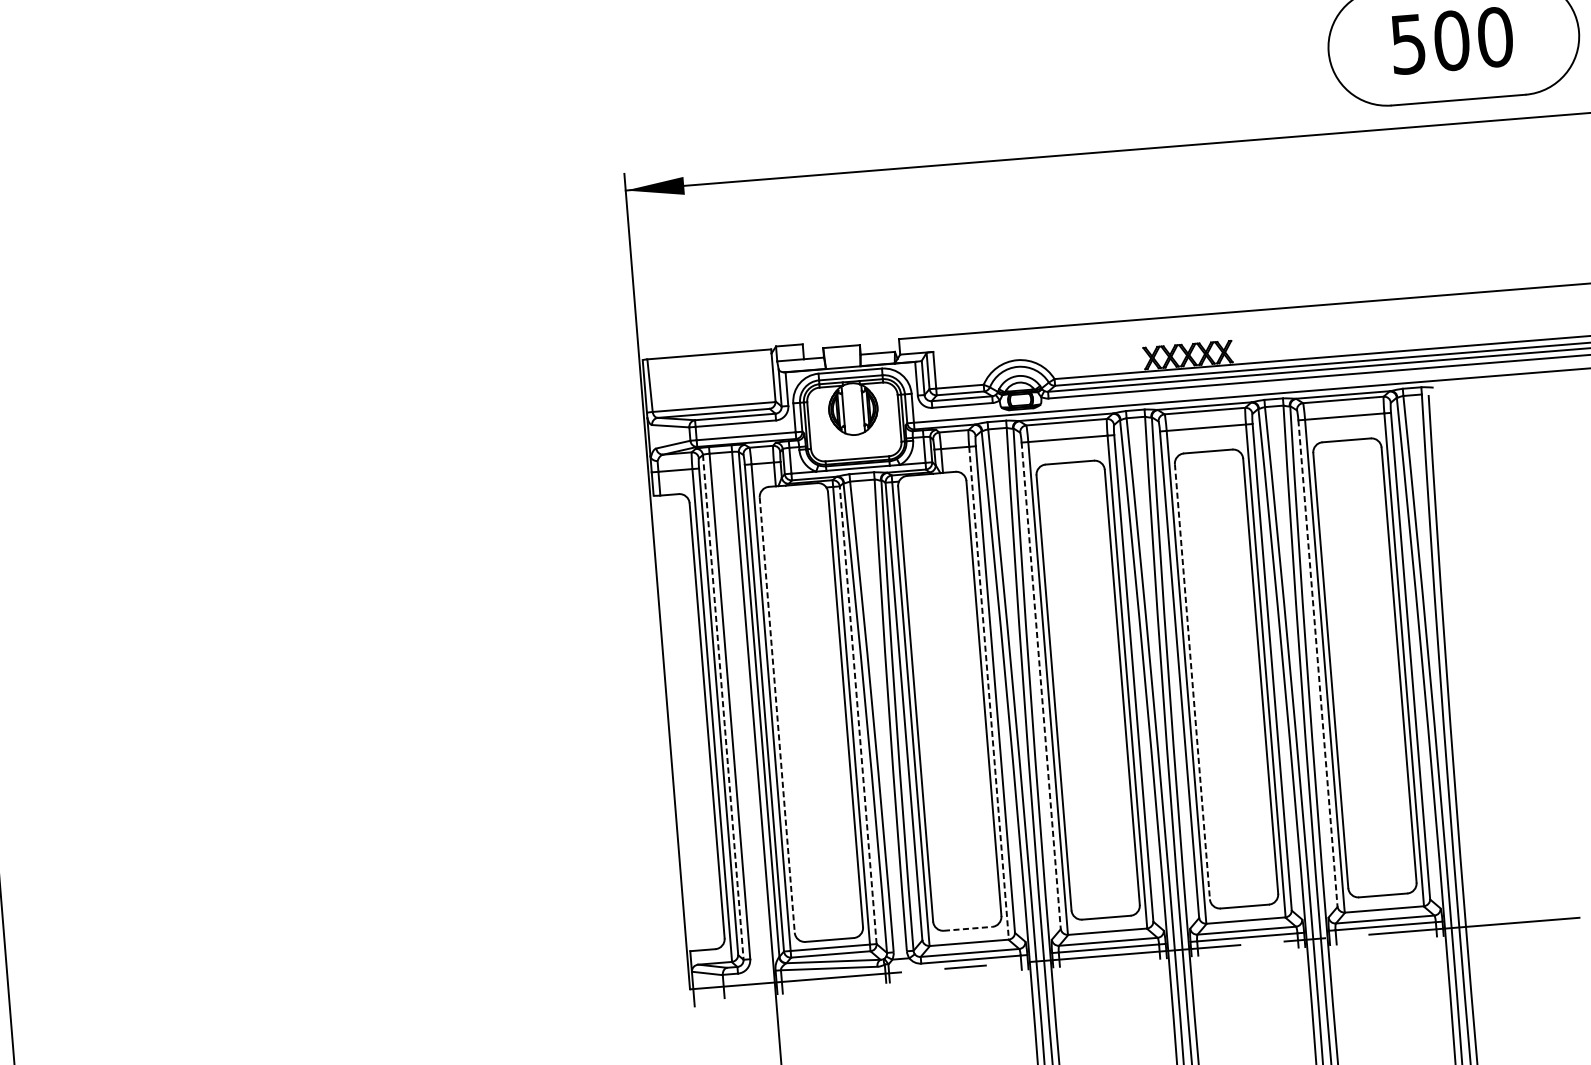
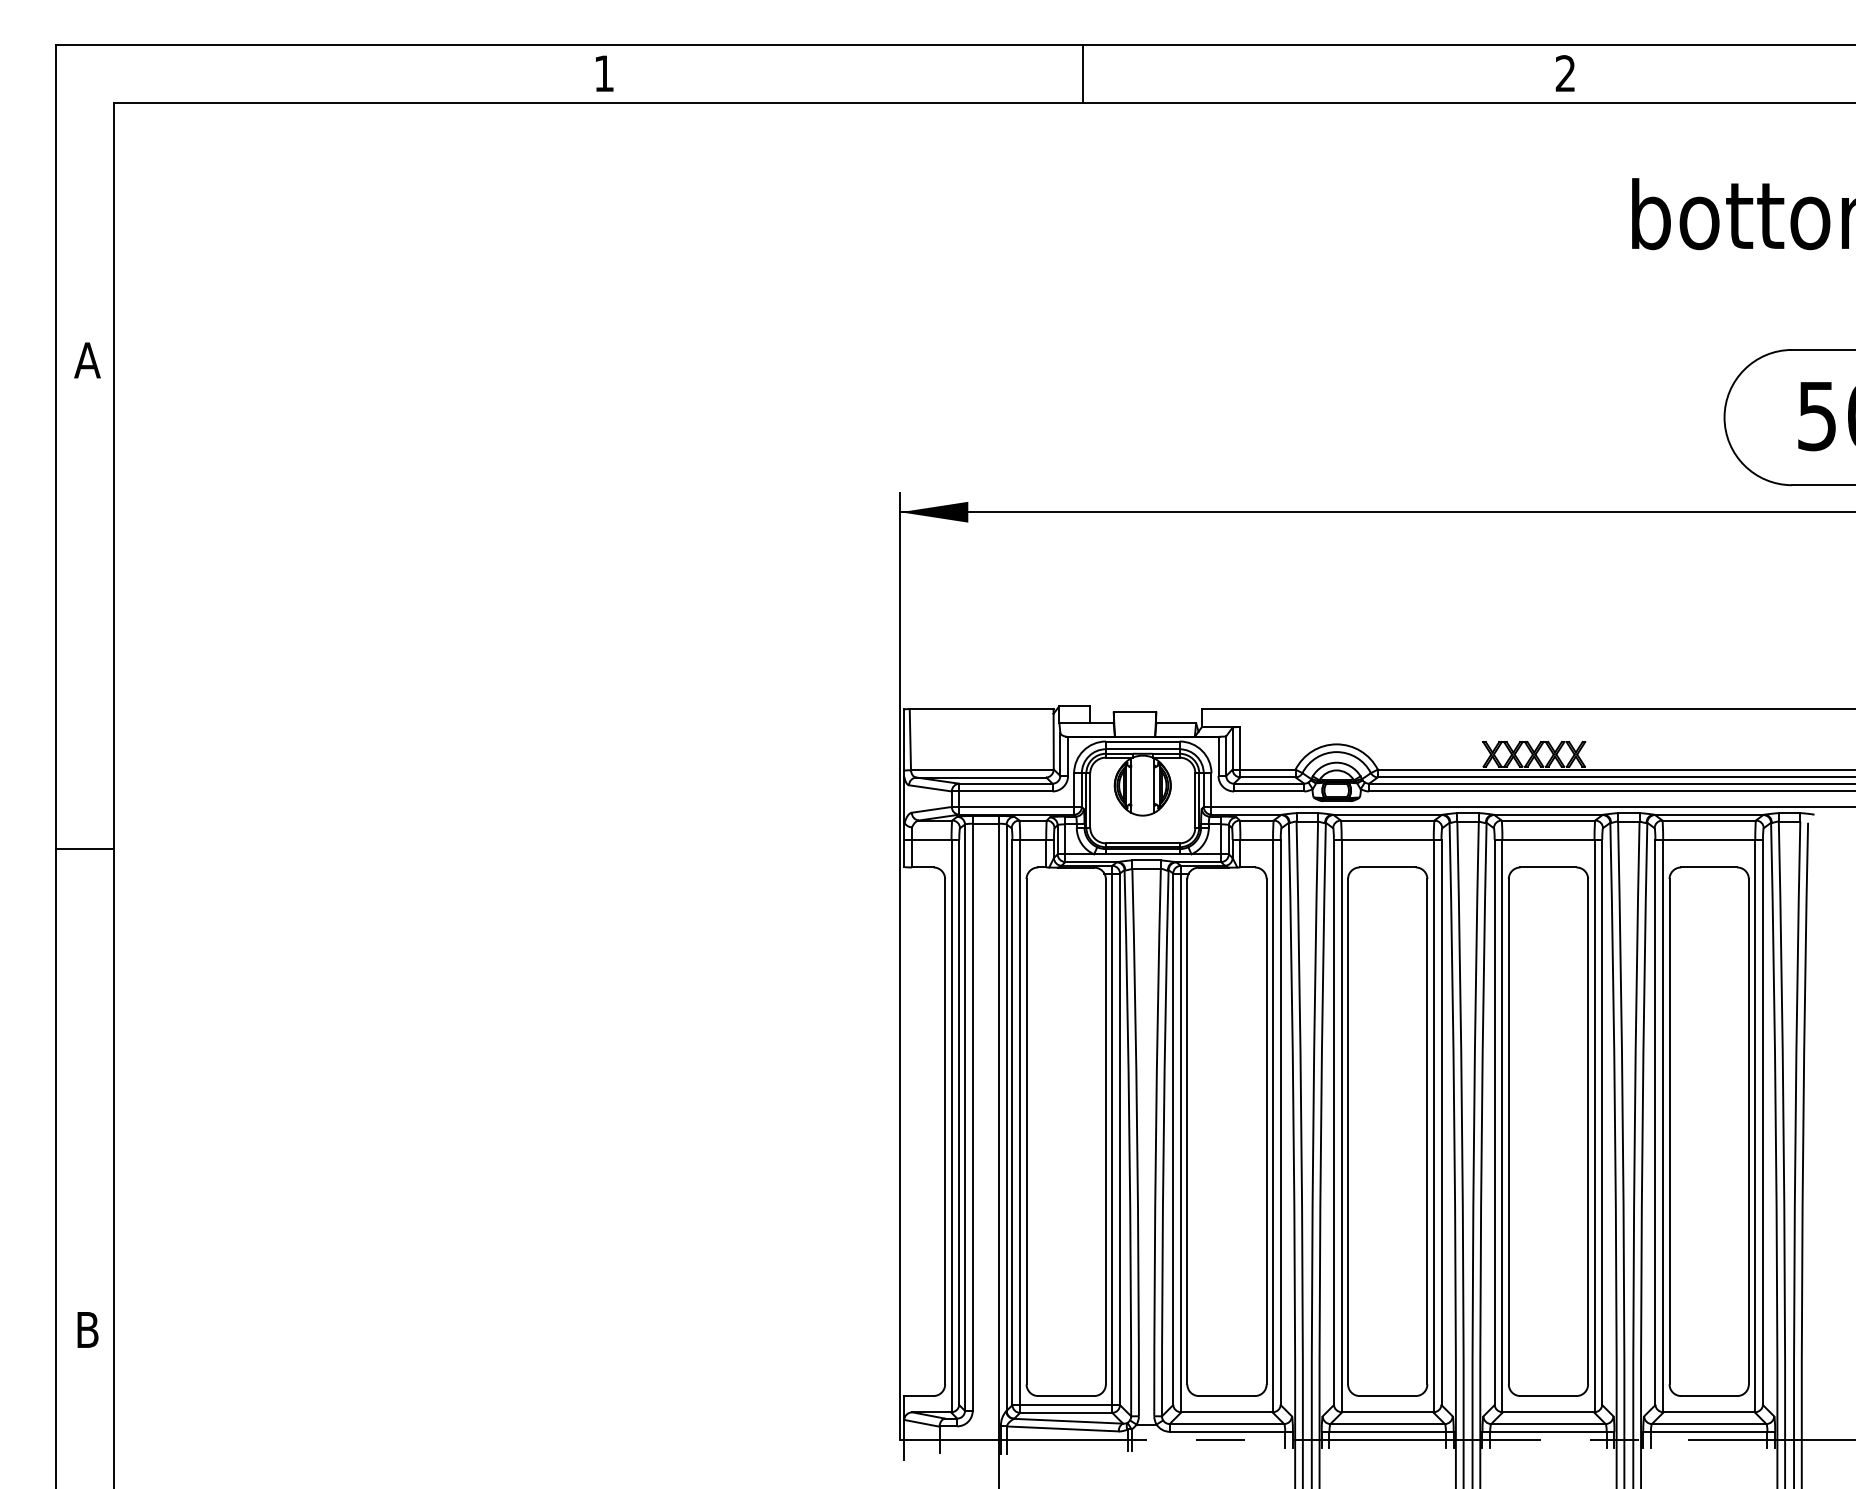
line: (1318, 663) -> (1655, 1122), dashed -> solid
line: (1192, 681) -> (1508, 1131), dashed -> solid
line: (1040, 685) -> (1333, 1122), dashed -> solid
line: (989, 693) -> (1273, 1126), dashed -> solid
line: (723, 708) -> (965, 1118), dashed -> solid
line: (777, 714) -> (1026, 1131), dashed -> solid
line: (858, 715) -> (1120, 1139), dashed -> solid
line: (968, 929) -> (1227, 1396), dashed -> solid

